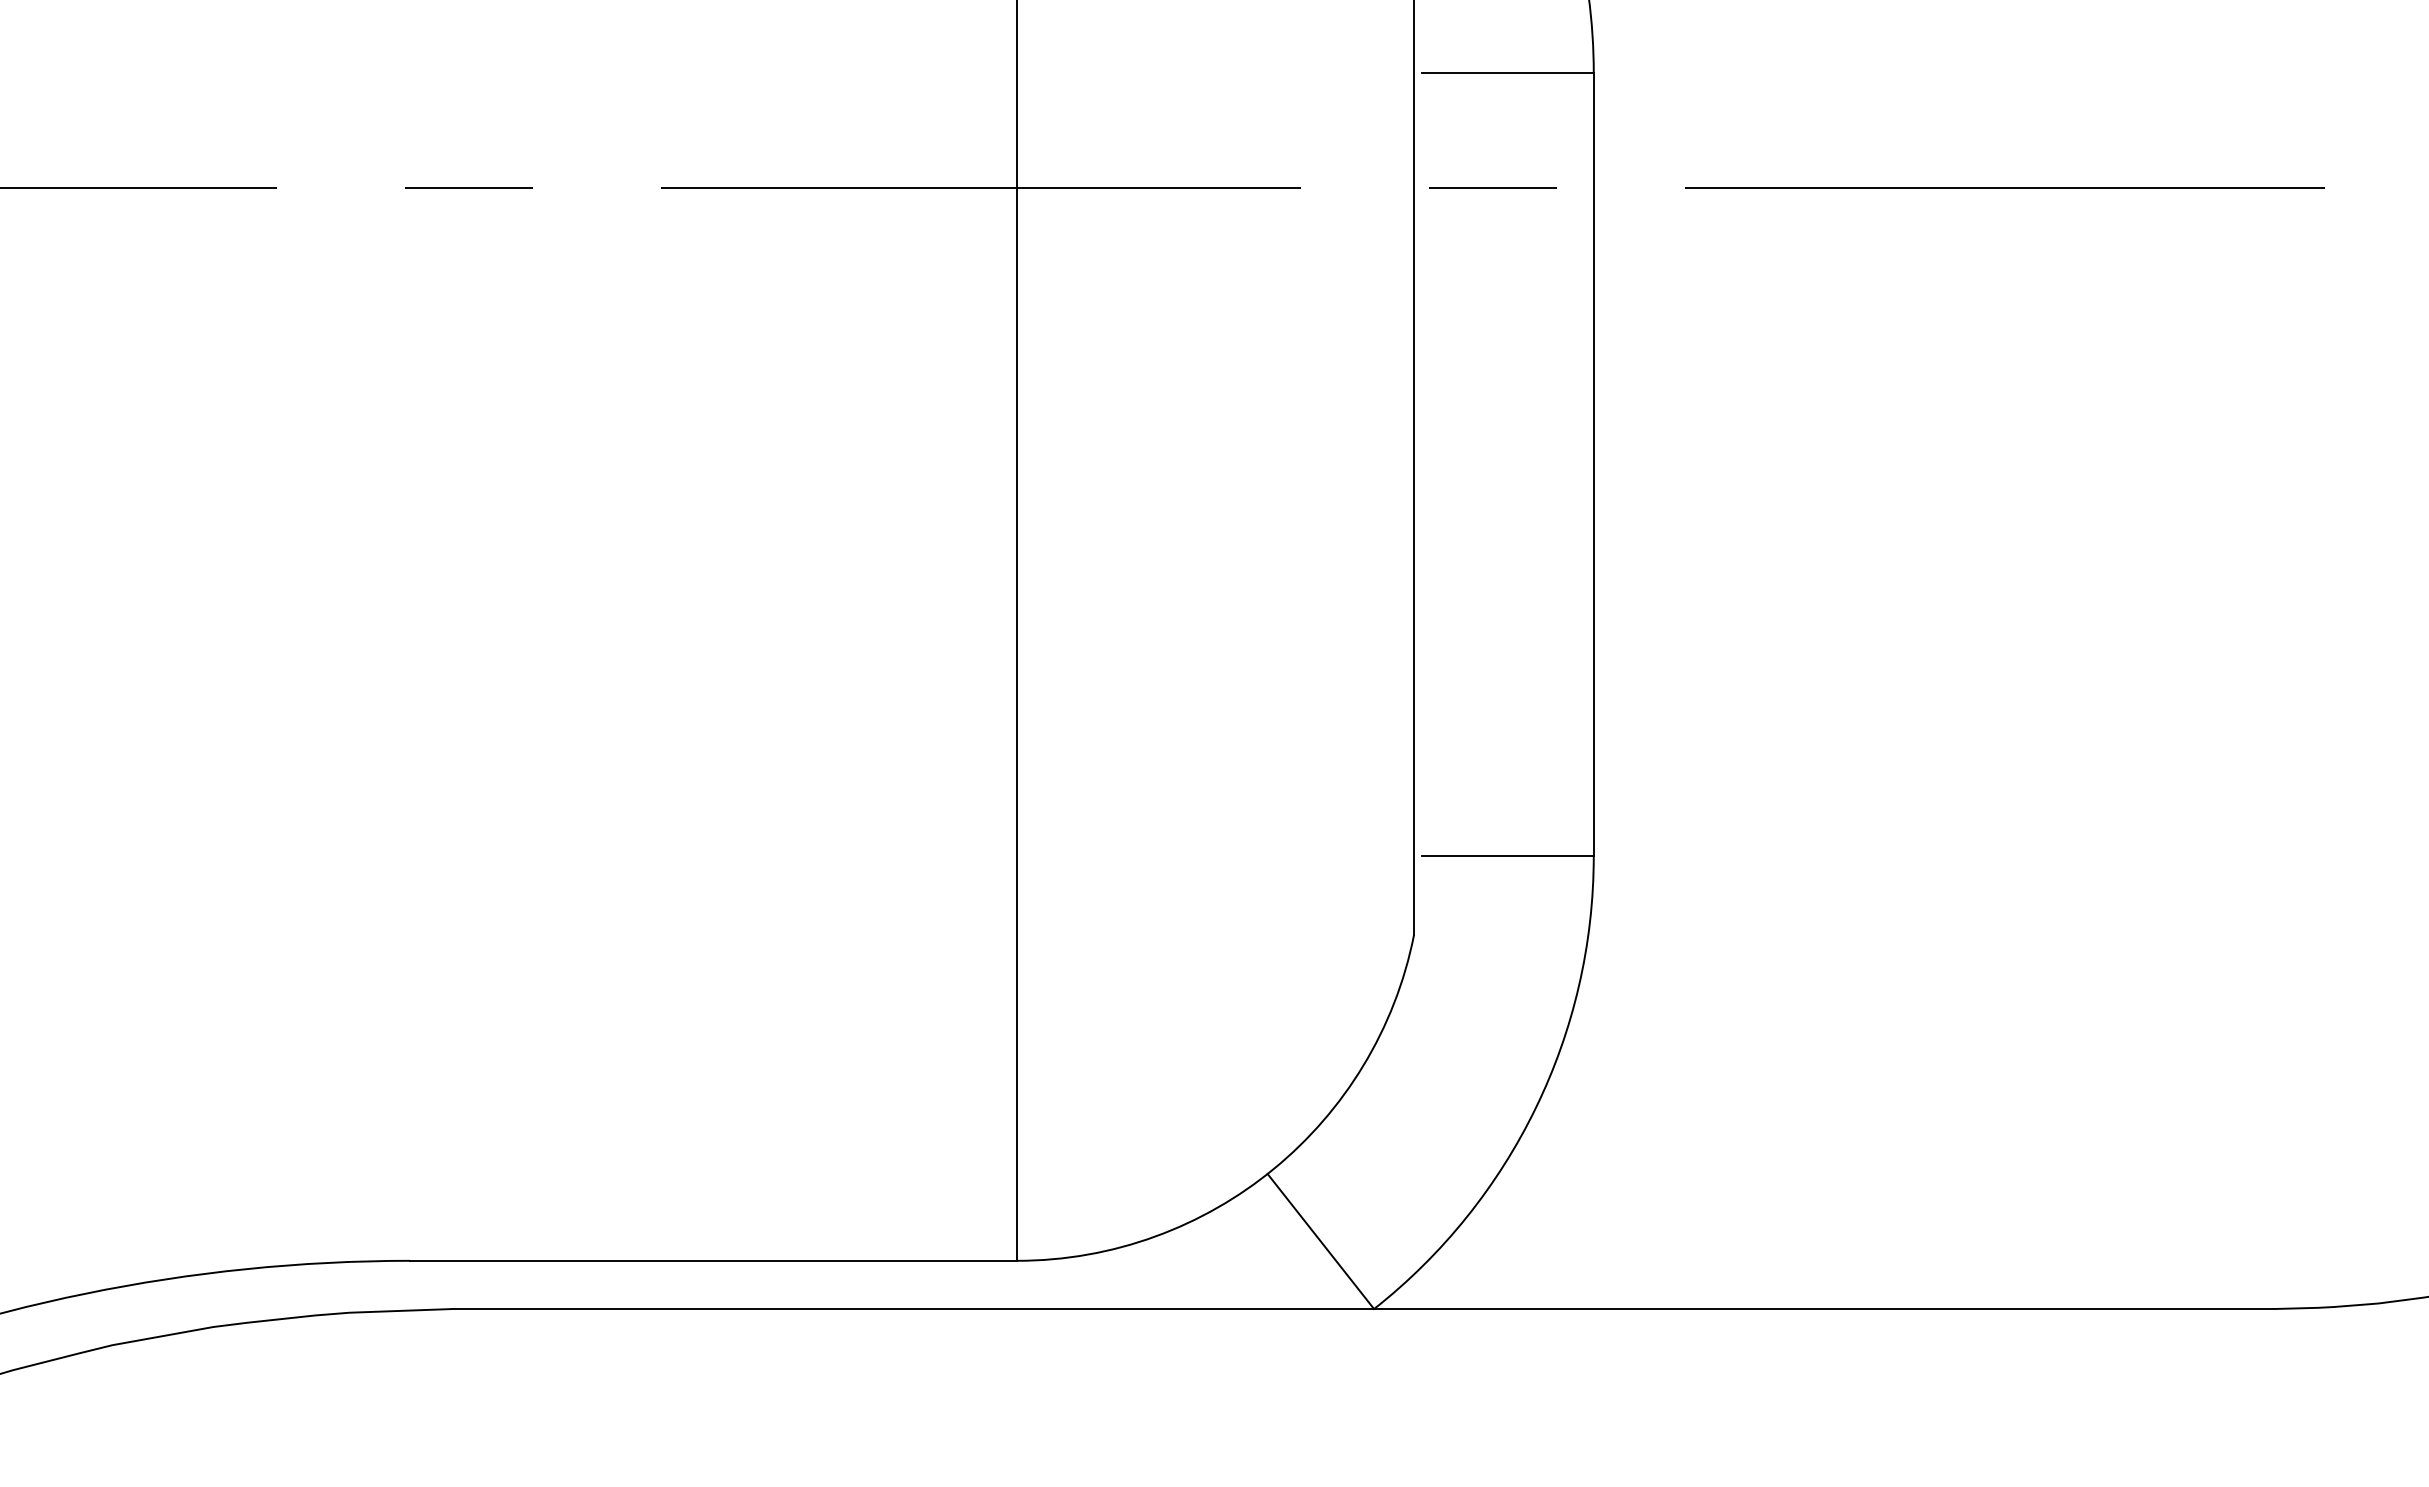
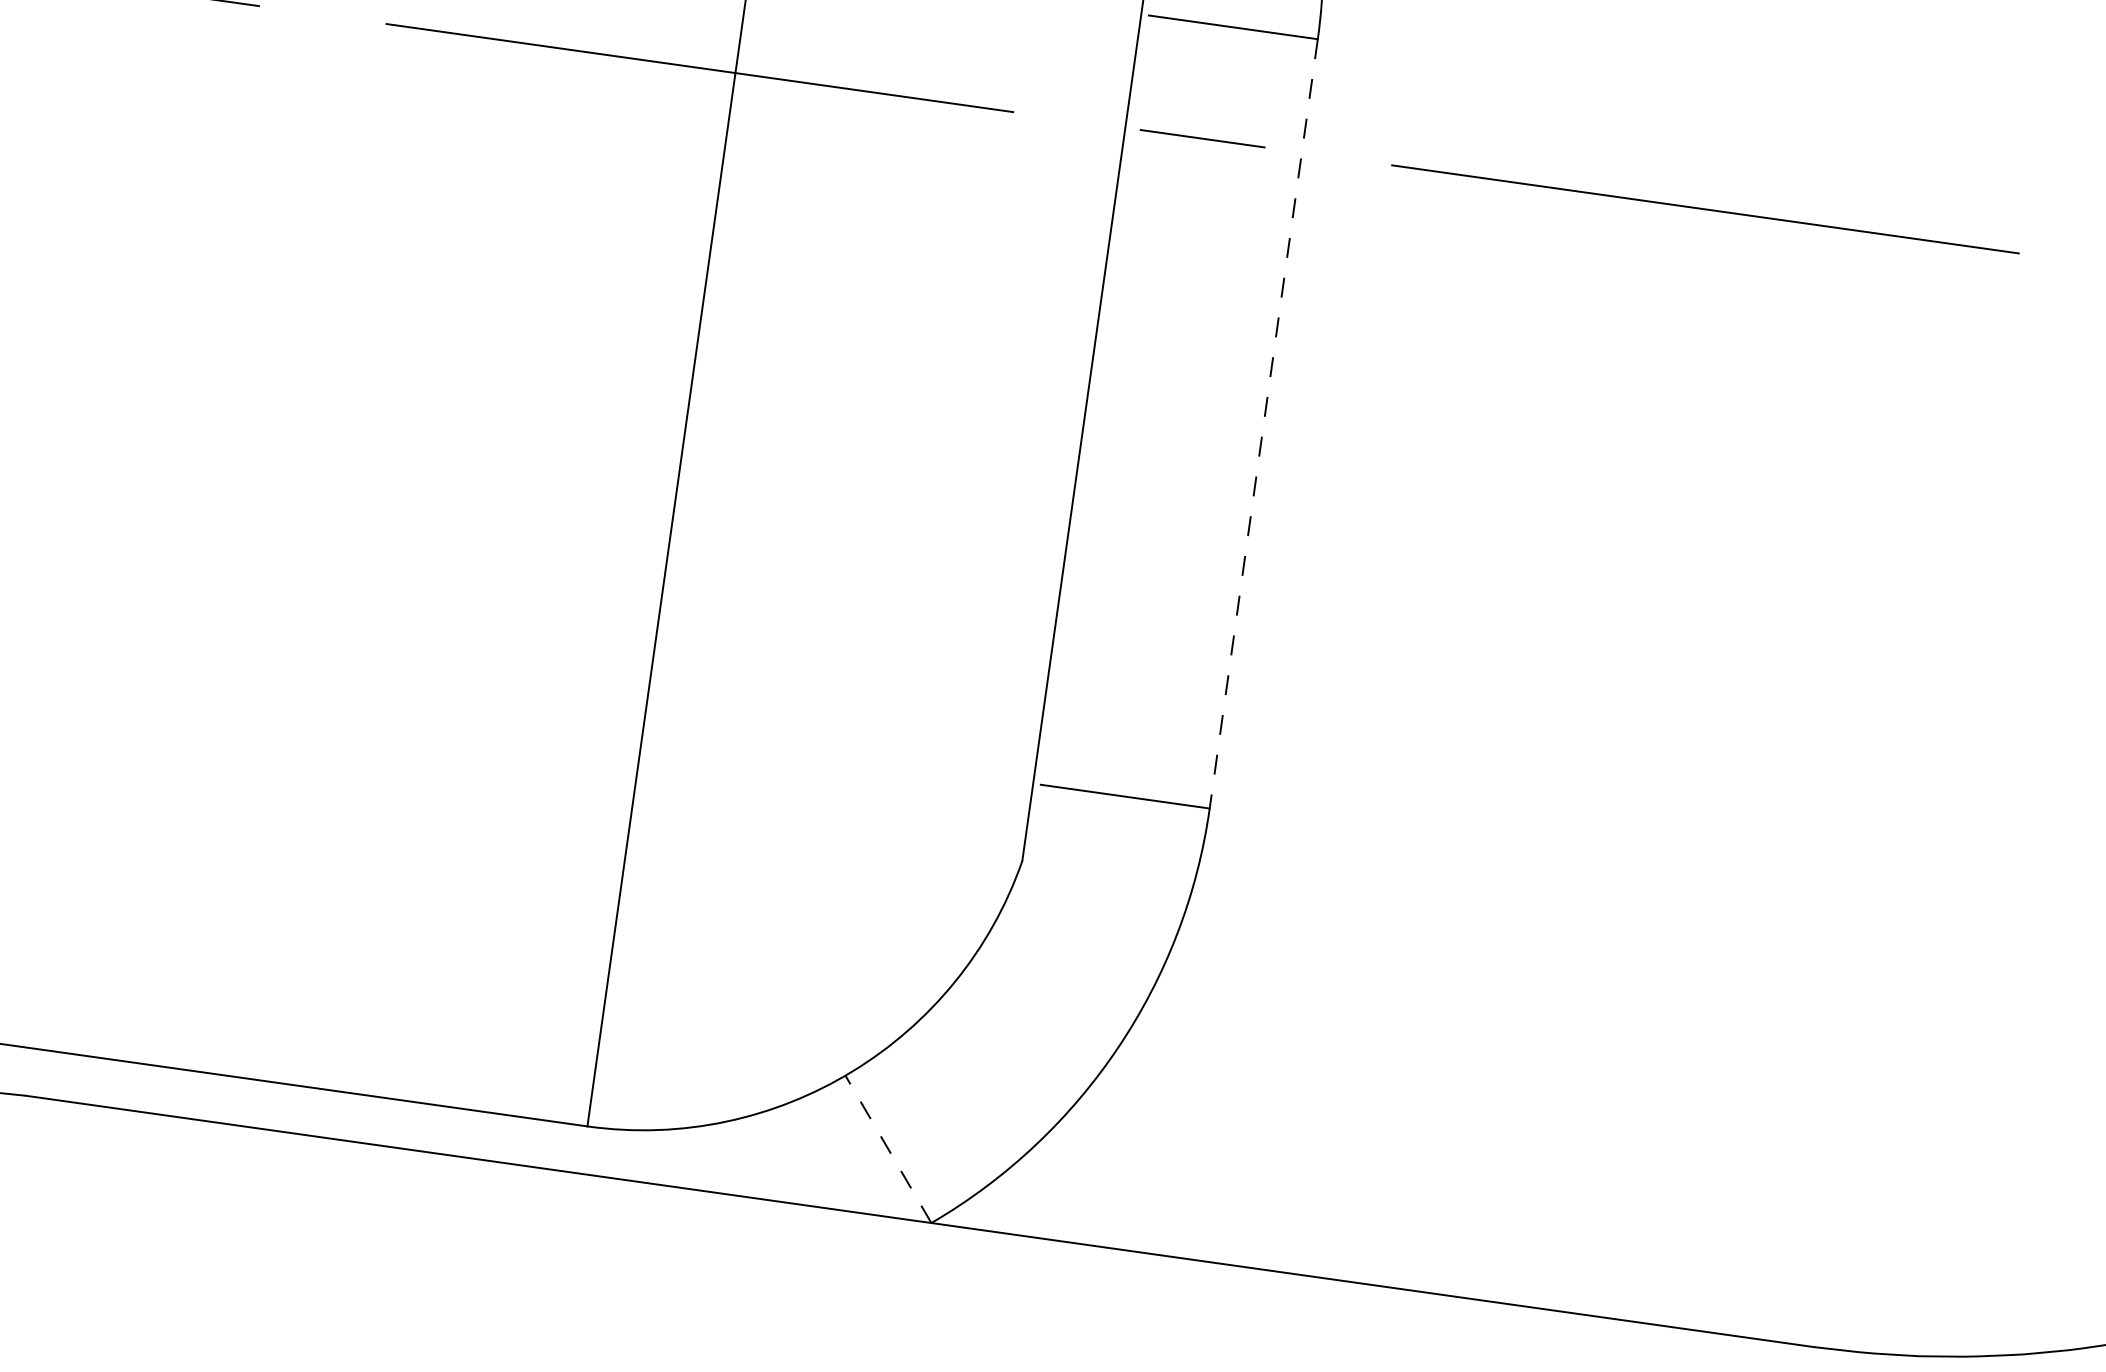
line: (1593, 464) -> (1263, 423), solid -> dashed
line: (1320, 1241) -> (888, 1149), solid -> dashed

